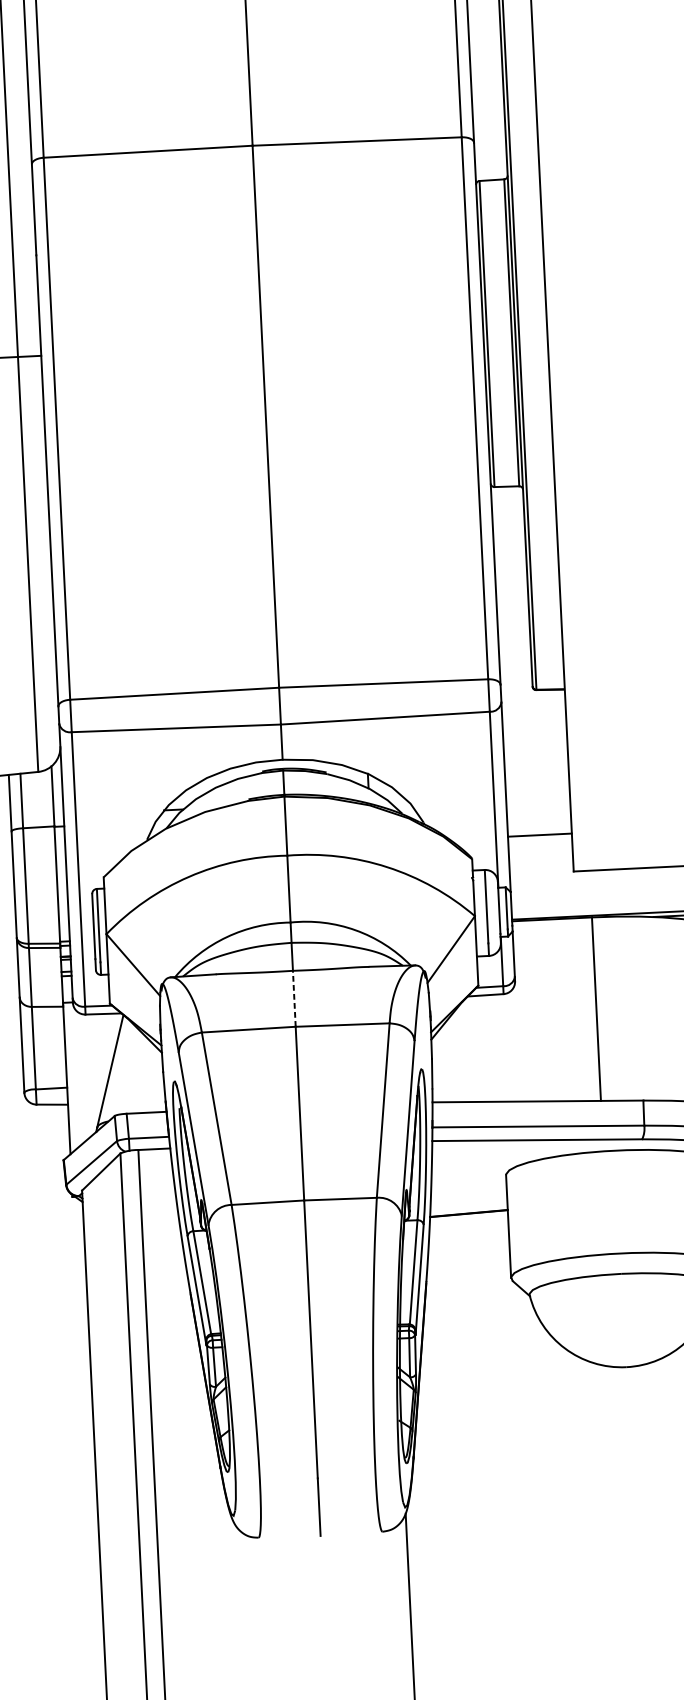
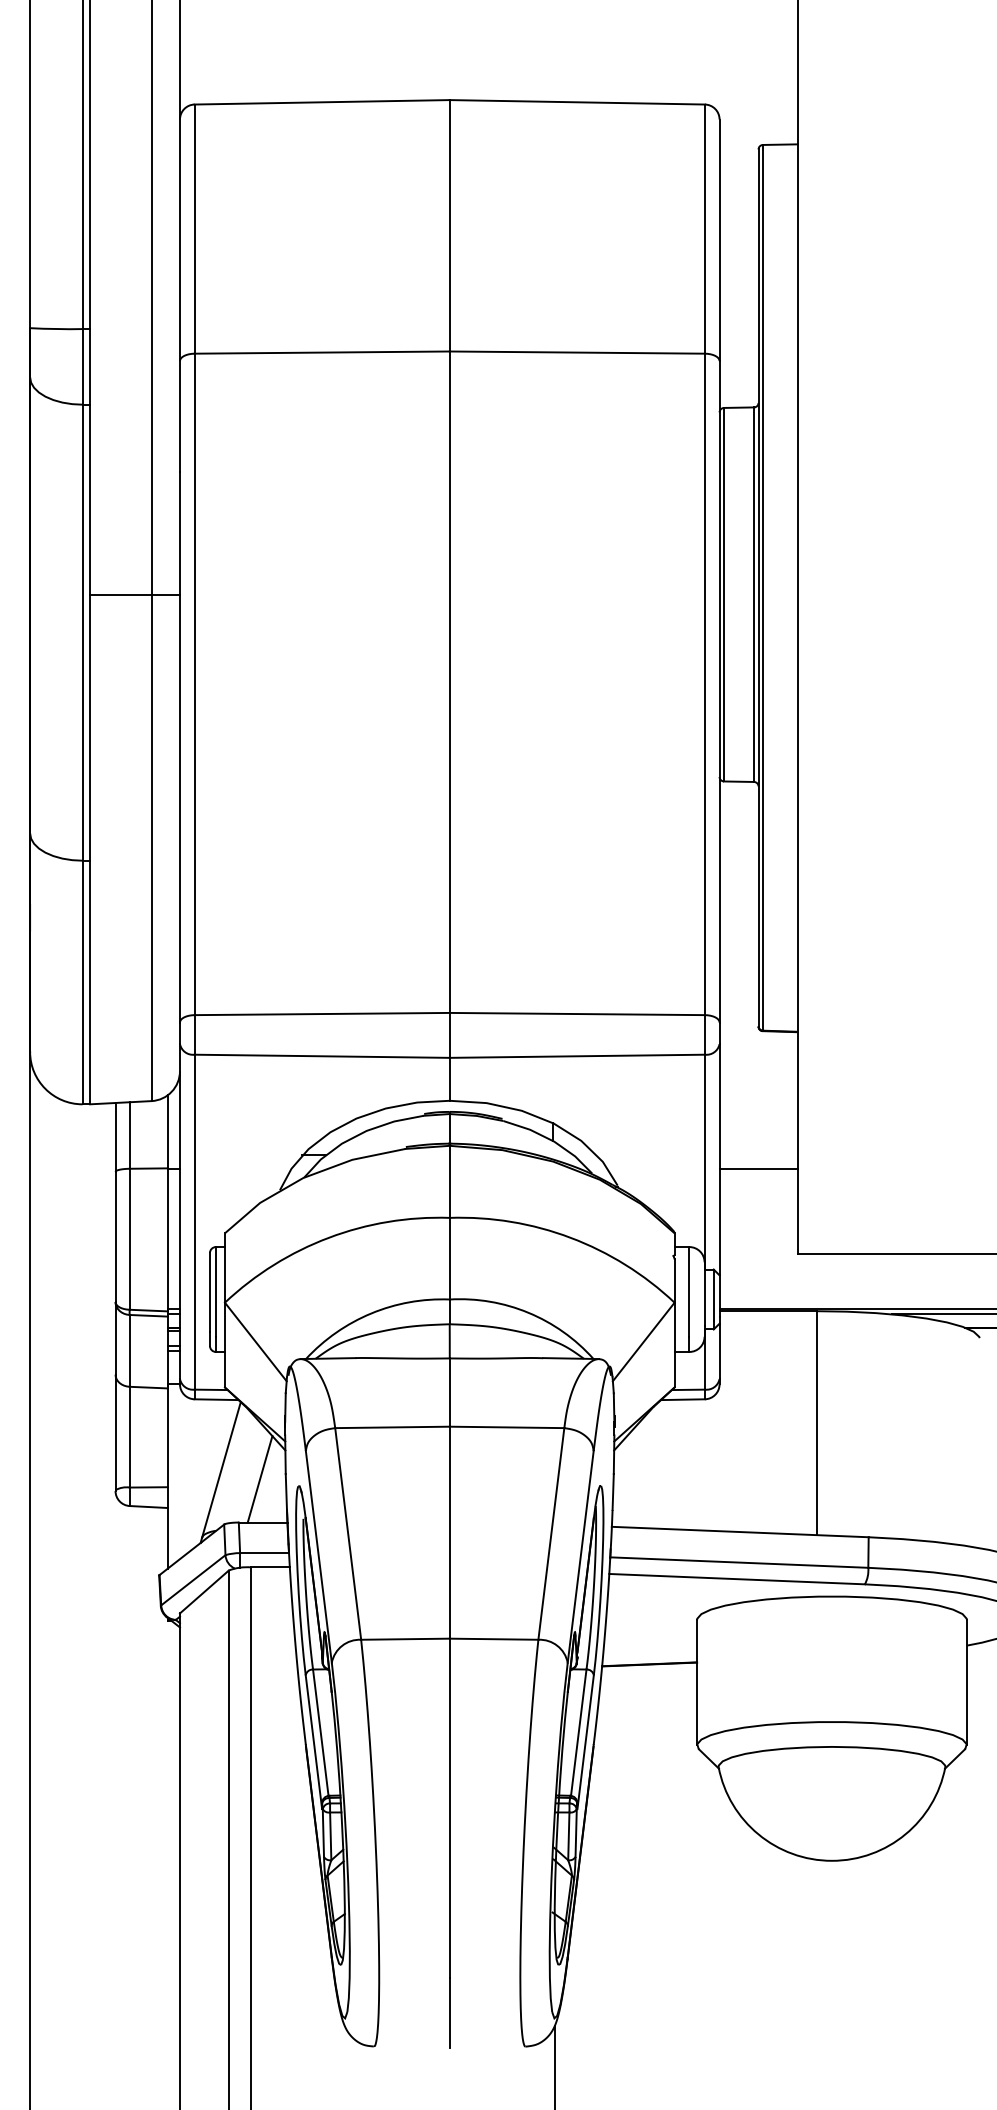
line: (539, 834) -> (758, 1168), moved
line: (294, 998) -> (449, 1392), dashed -> solid
line: (141, 1077) -> (259, 1479), added

